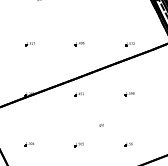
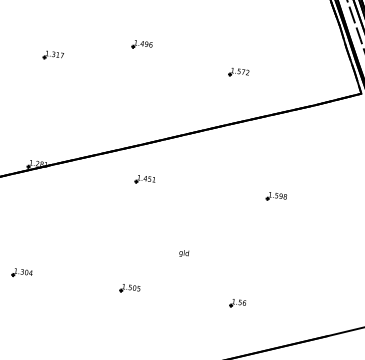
part: (79, 44) -> (141, 46), moved
part: (129, 44) -> (237, 72), moved
part: (129, 94) -> (275, 197), moved

